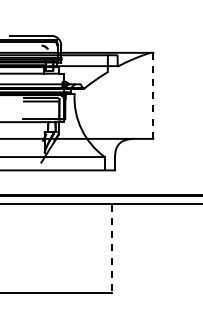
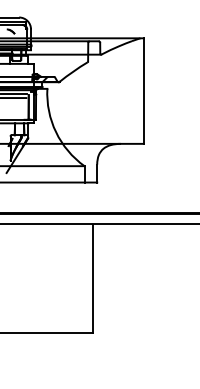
line: (153, 96) -> (144, 91), dashed -> solid
line: (111, 249) -> (92, 279), dashed -> solid

